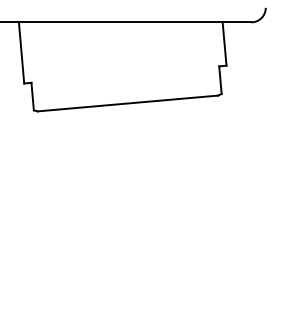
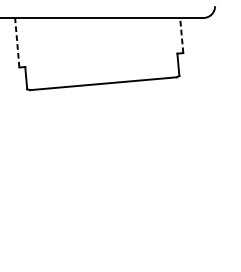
line: (224, 44) -> (181, 35), solid -> dashed
line: (21, 52) -> (17, 42), solid -> dashed

